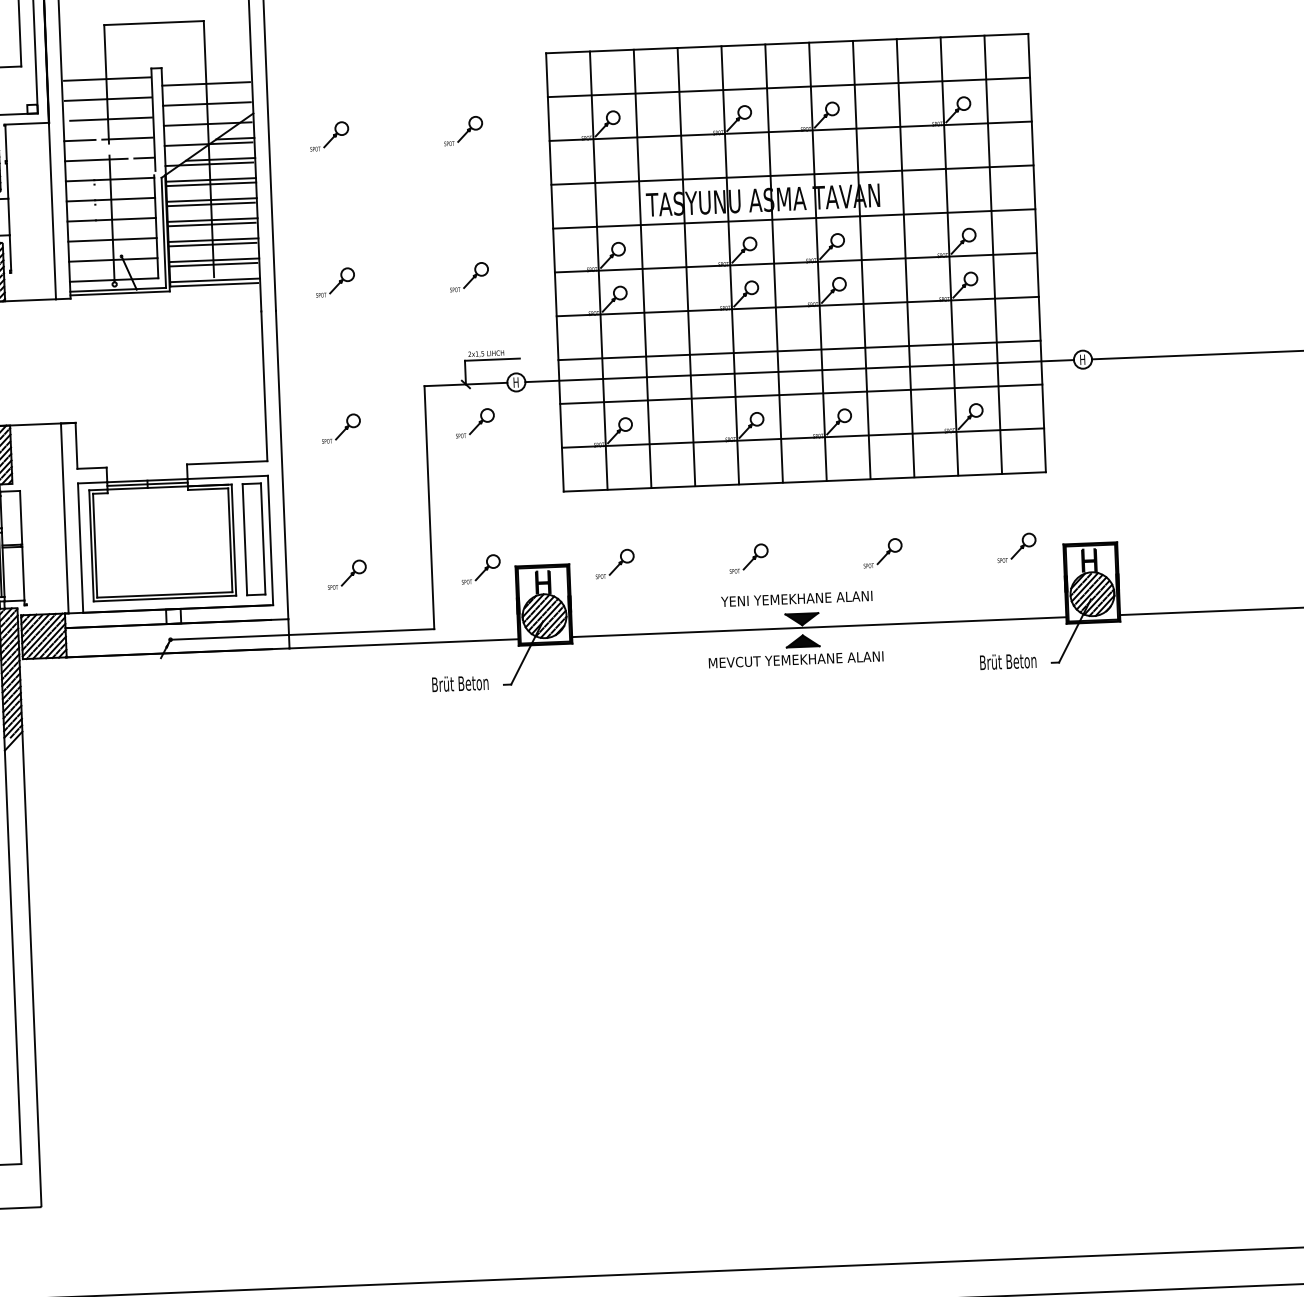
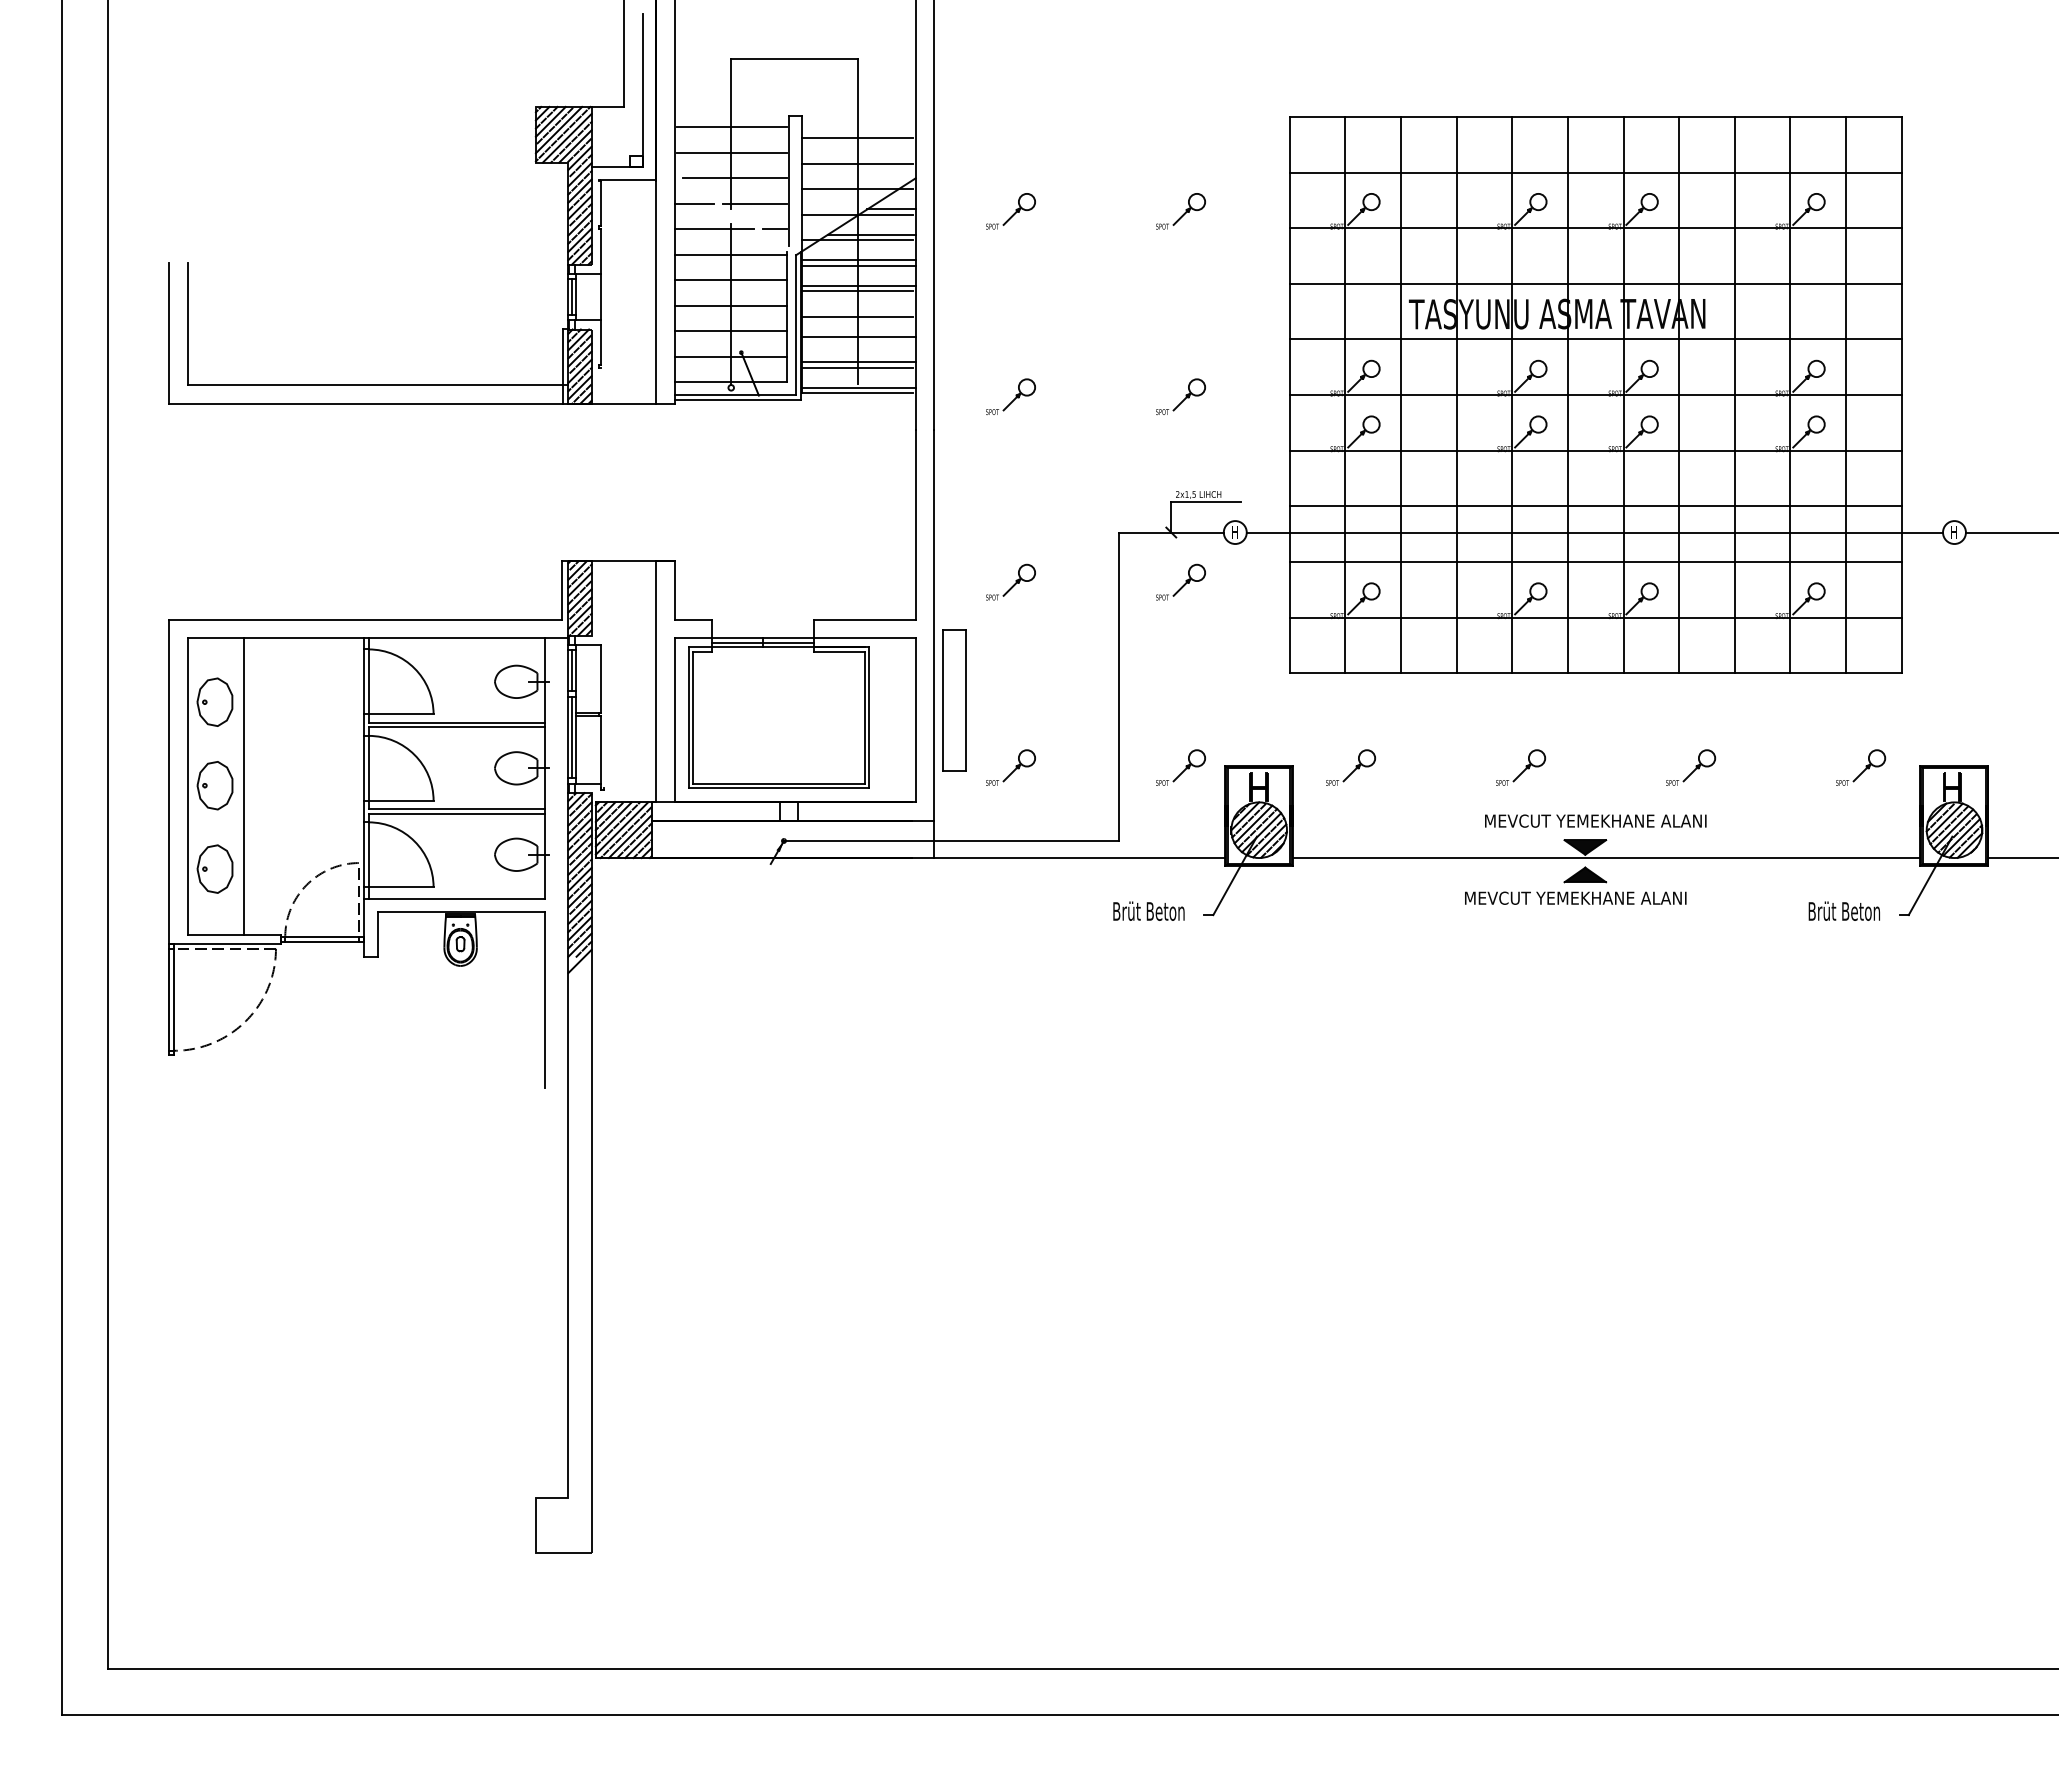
line: (212, 220) -> (858, 311), removed
line: (211, 244) -> (856, 342), removed
part: (253, 538) -> (954, 700), moved
text: (808, 597) -> (1594, 820), YENI YEMEKHANE ALANI -> MEVCUT YEMEKHANE ALANI

